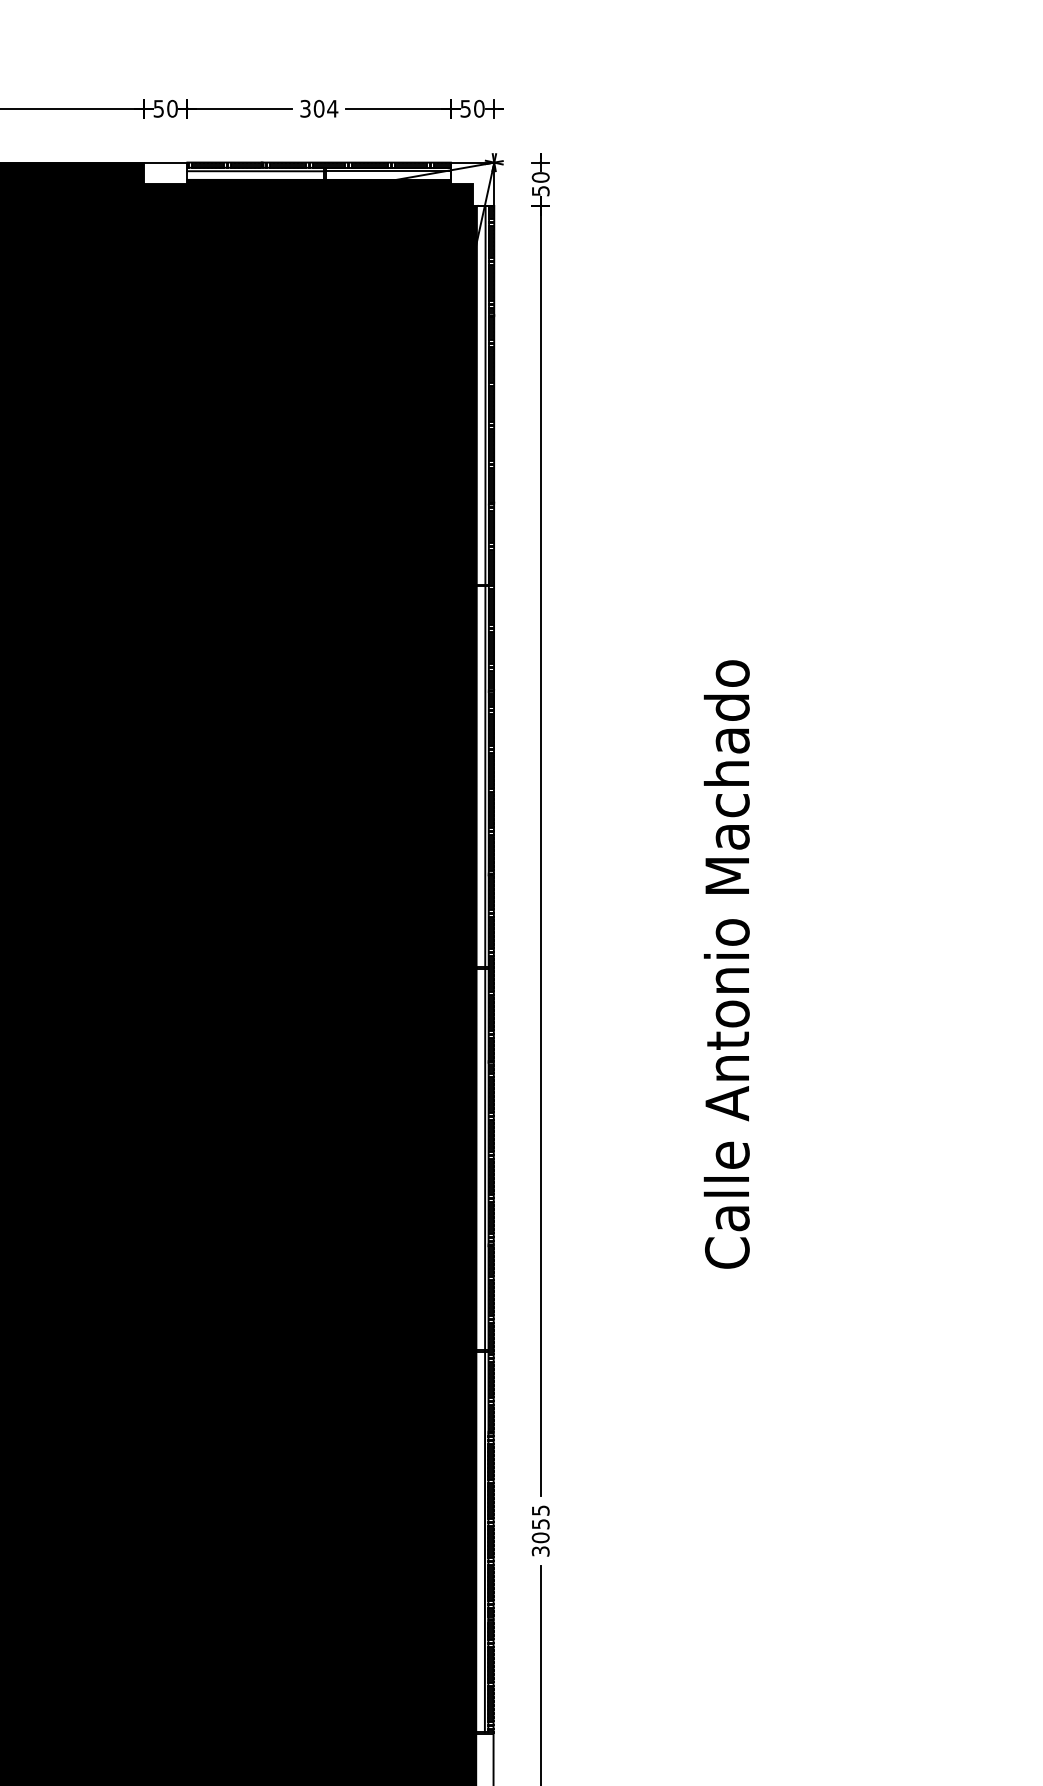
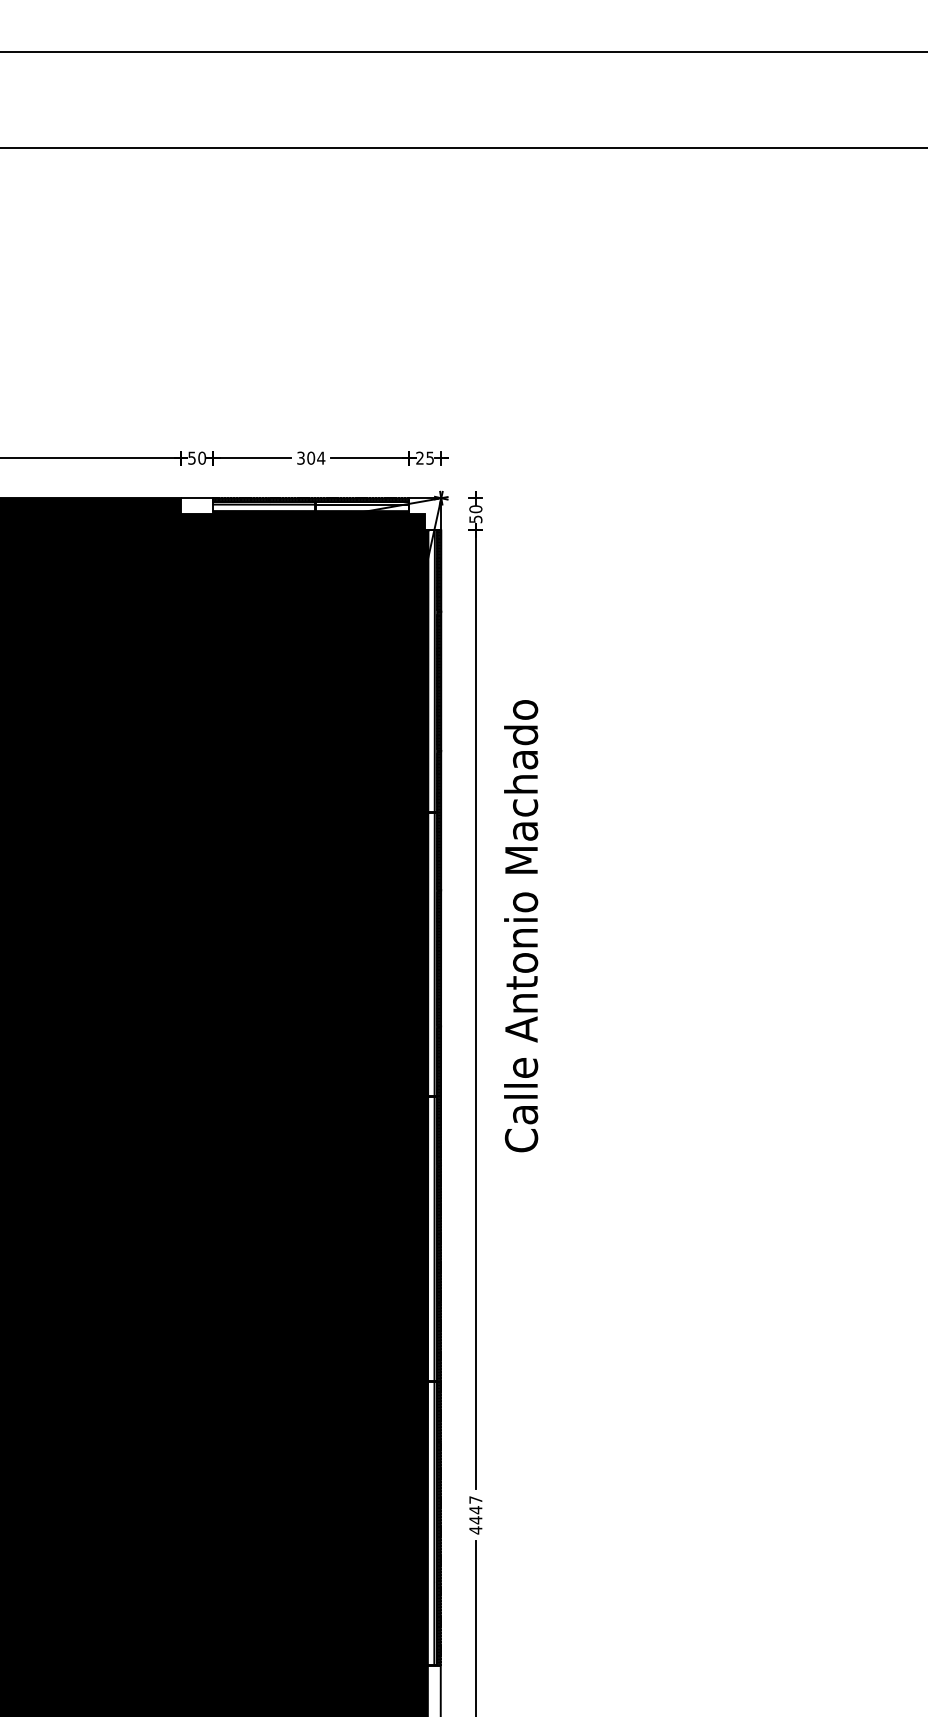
text: (473, 107) -> (425, 457), 50 -> 25
text: (727, 964) -> (521, 926), moved
text: (540, 1531) -> (475, 1515), 3055 -> 4447

